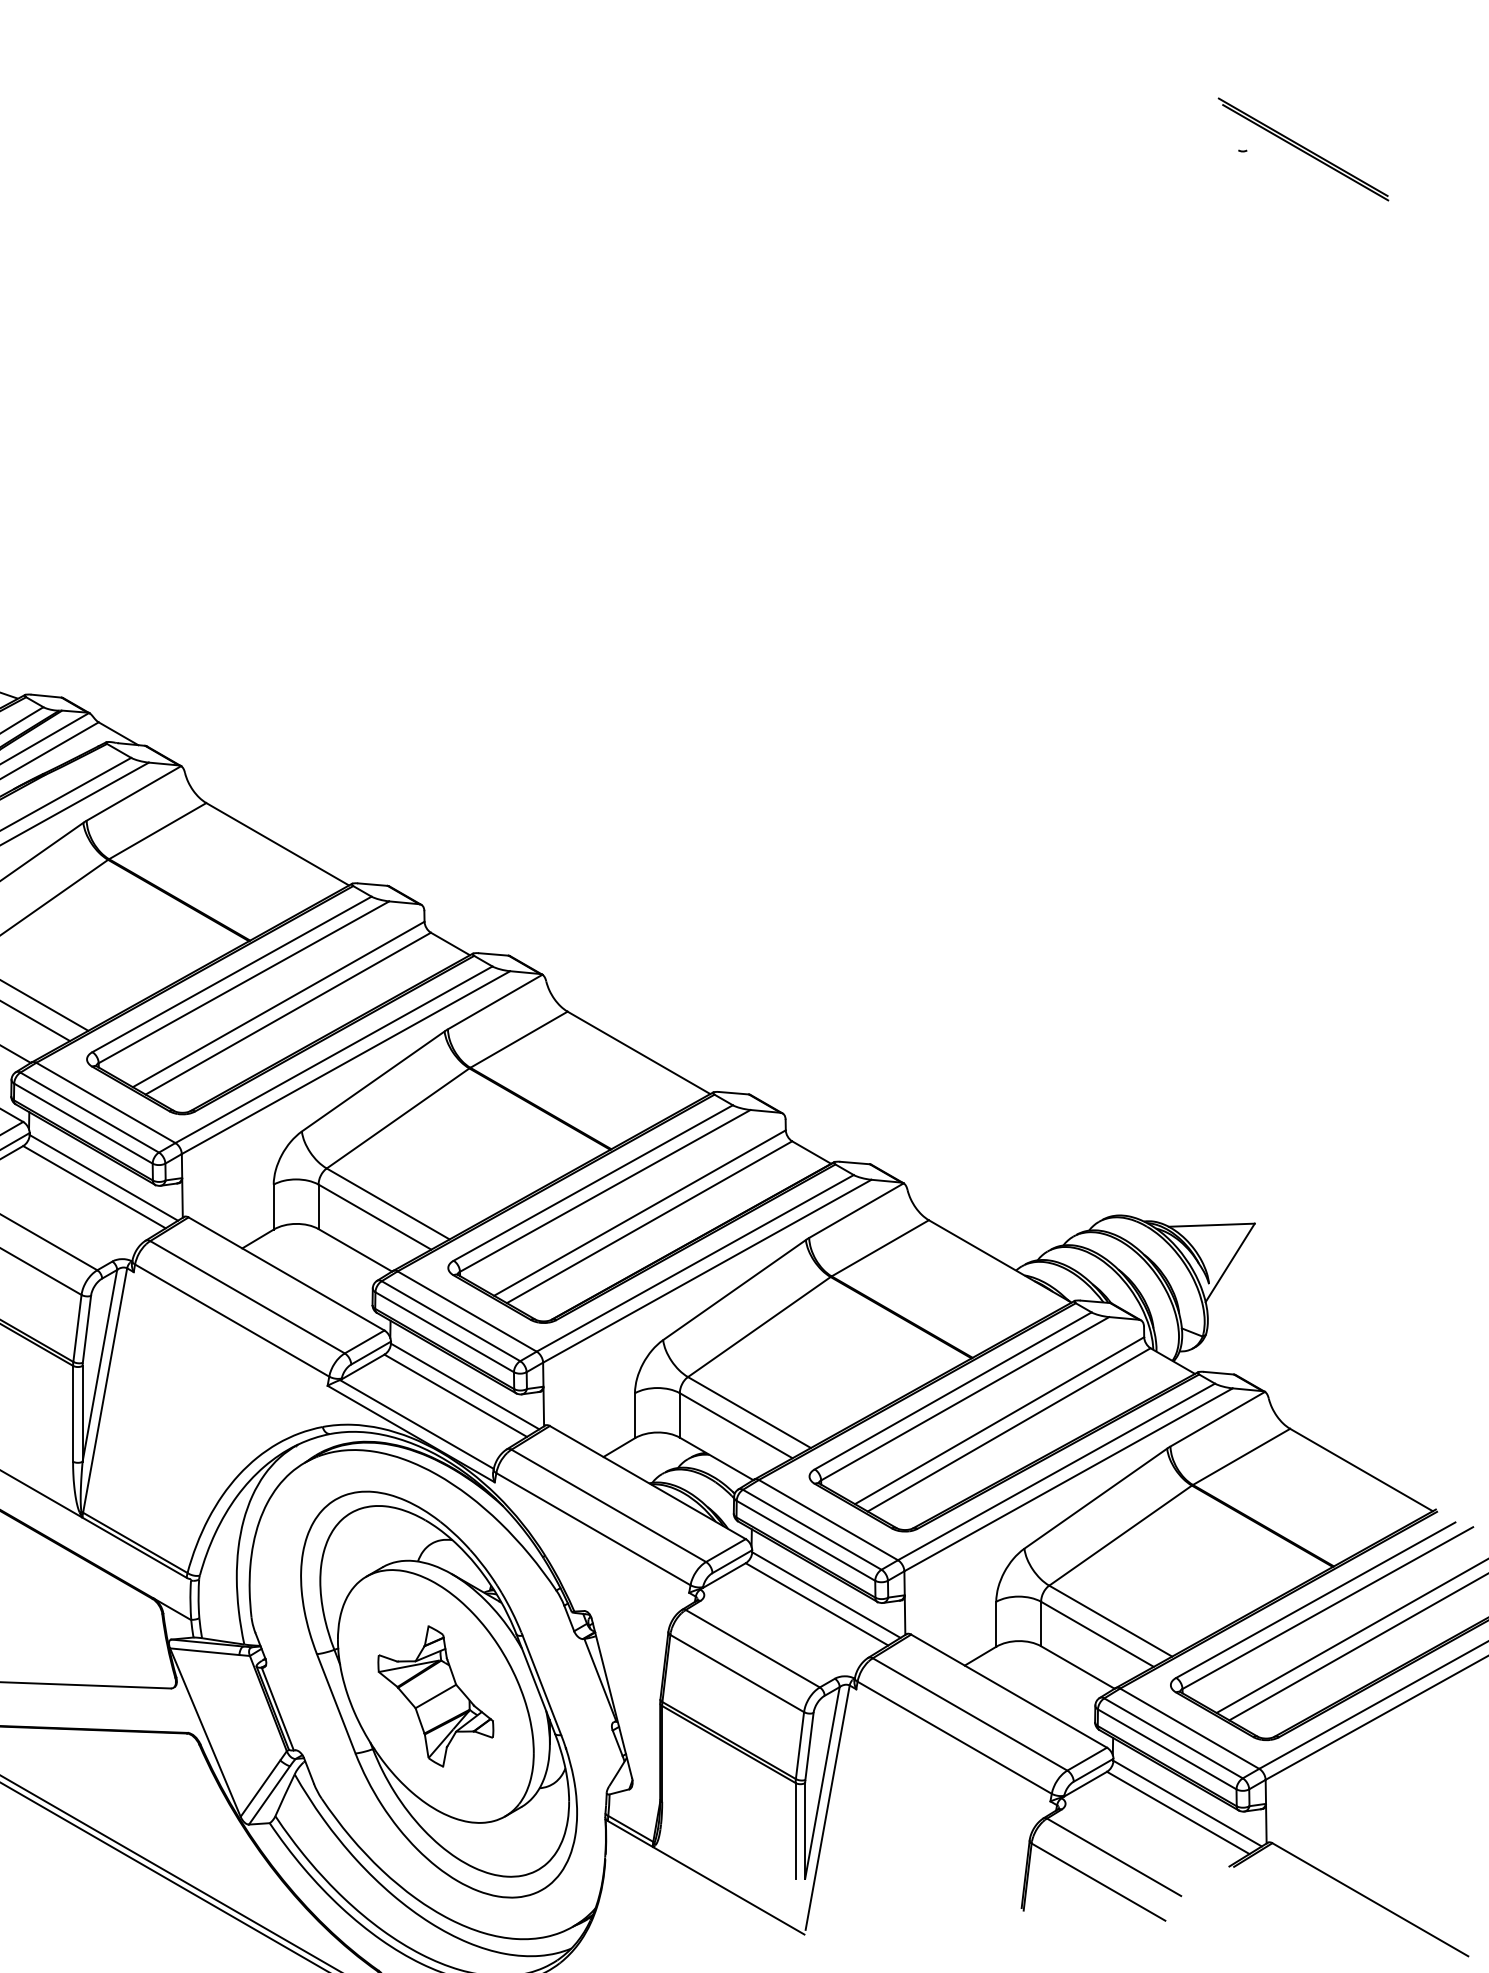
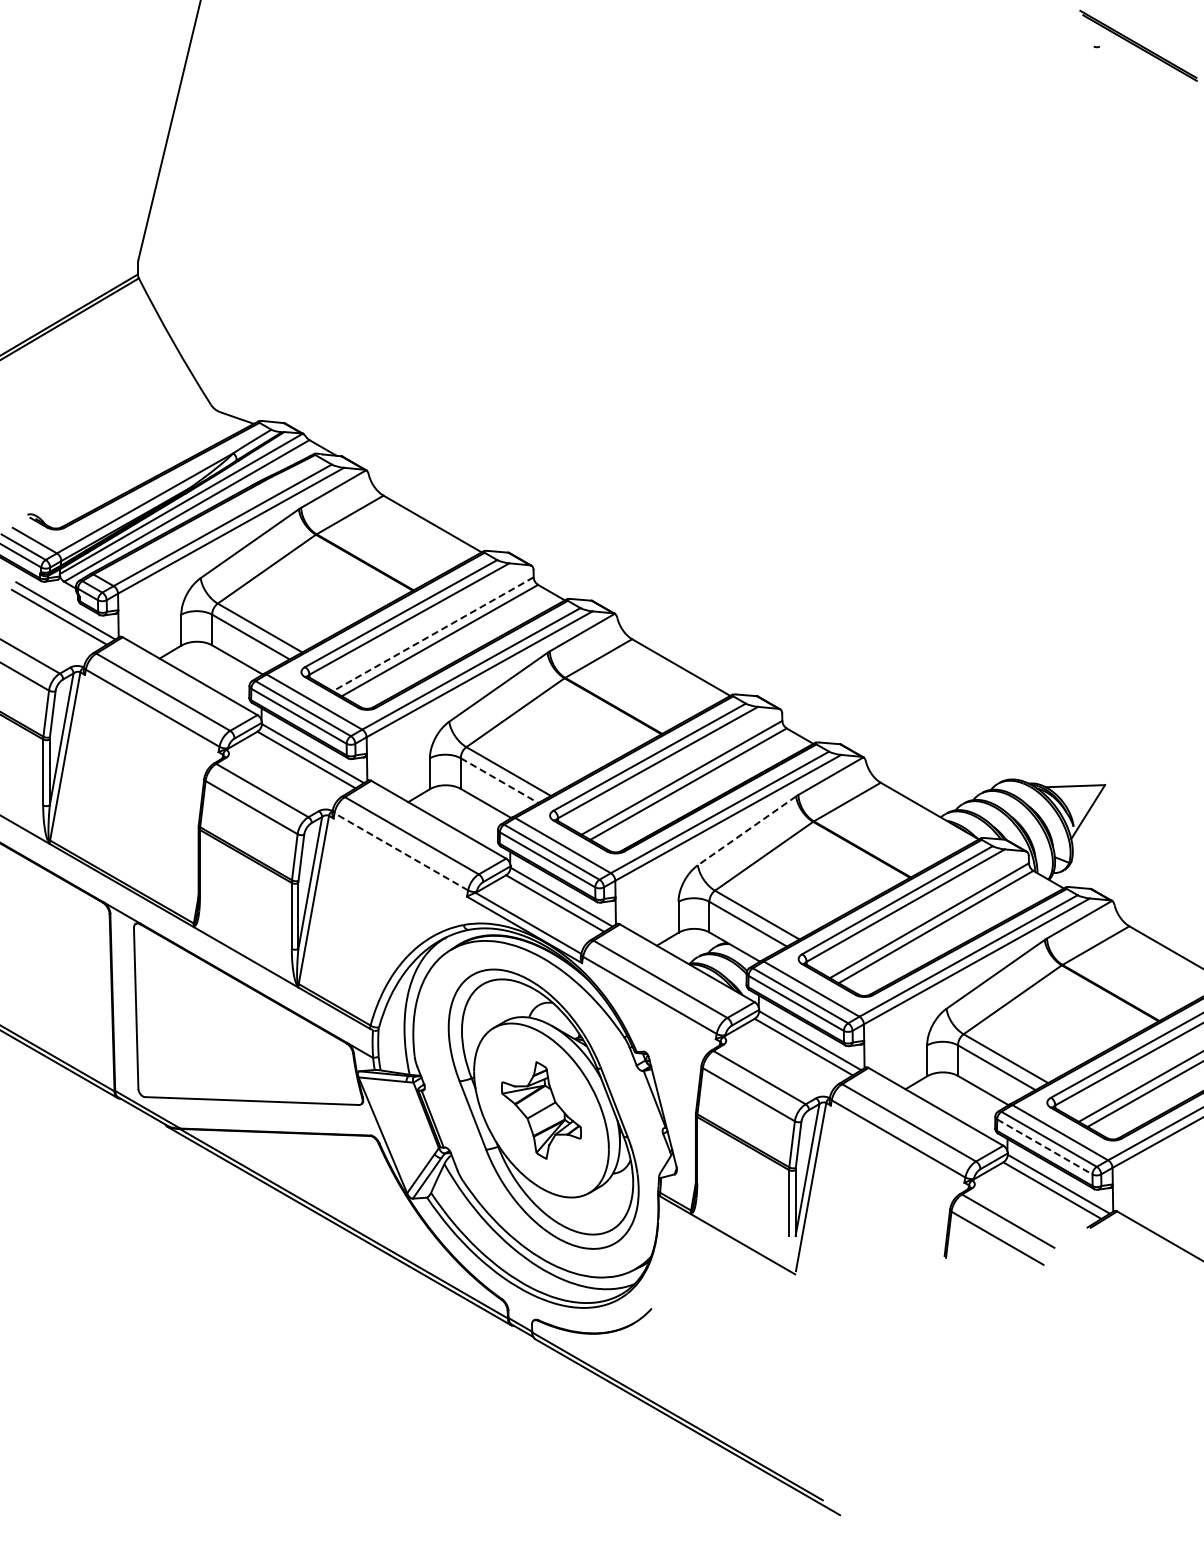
line: (277, 1004) -> (432, 634), solid -> dashed
line: (374, 1216) -> (499, 780), solid -> dashed
line: (735, 1289) -> (747, 830), solid -> dashed
line: (230, 1320) -> (400, 851), solid -> dashed
line: (1168, 1750) -> (1045, 1147), solid -> dashed

